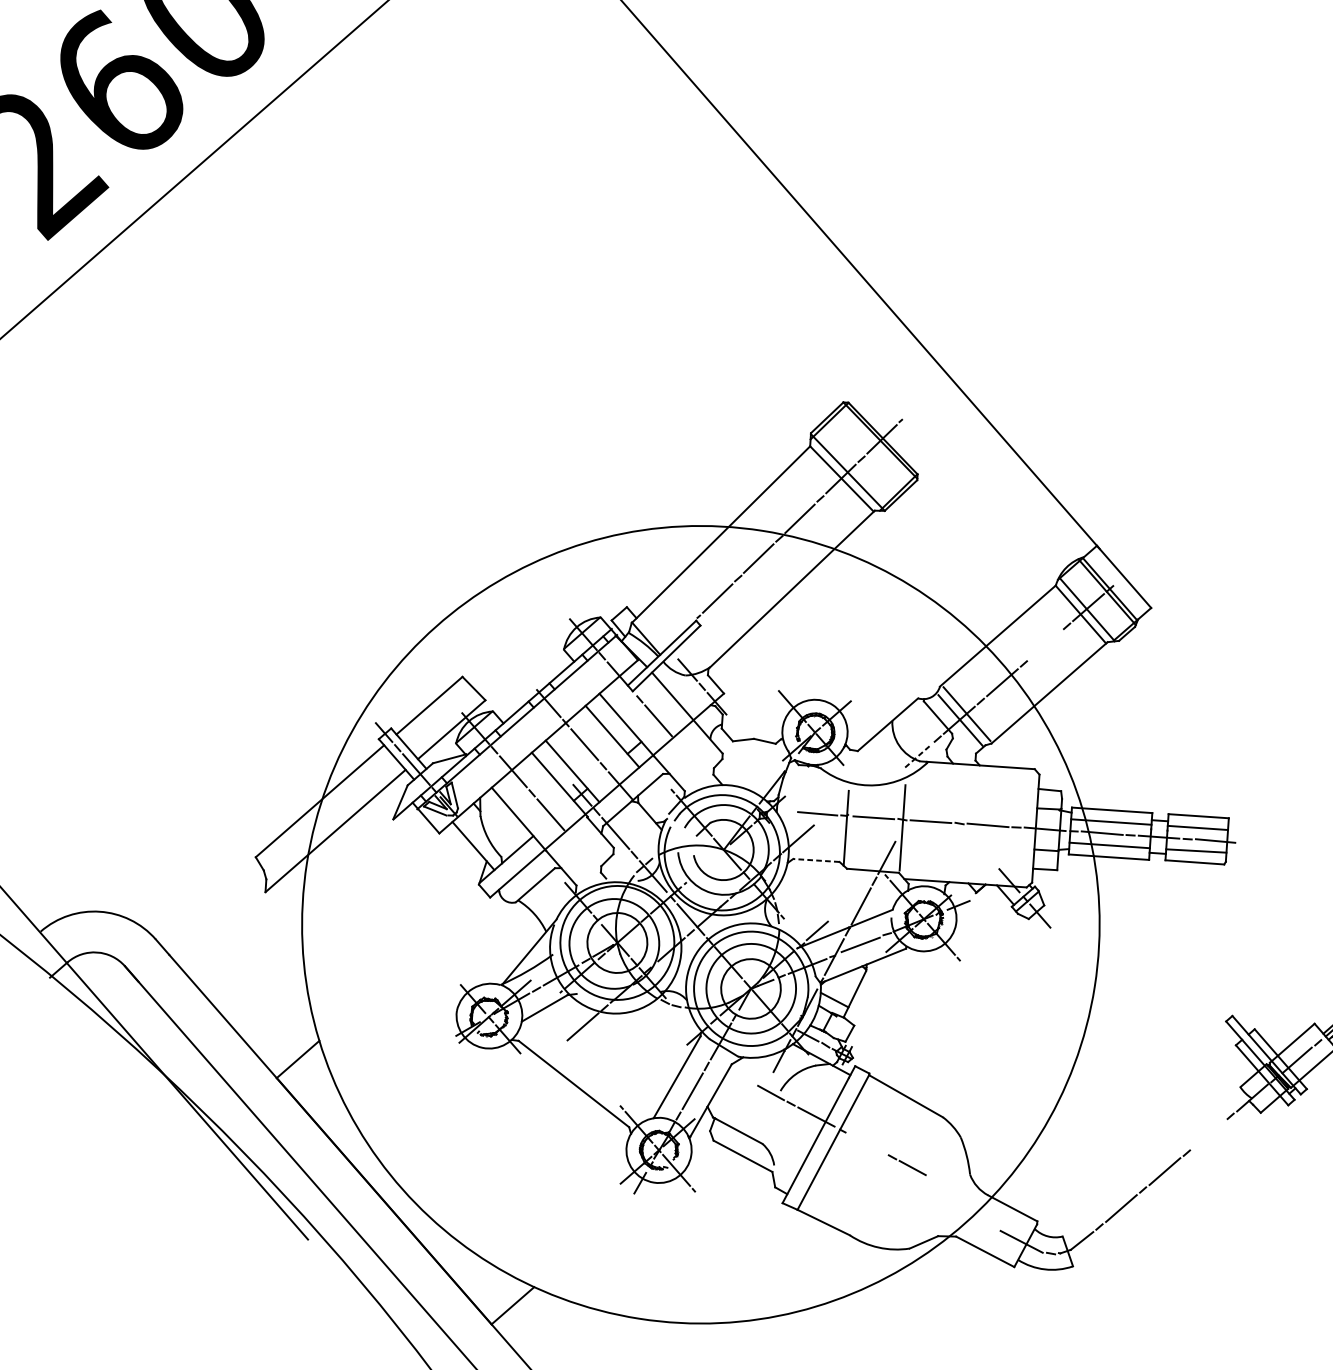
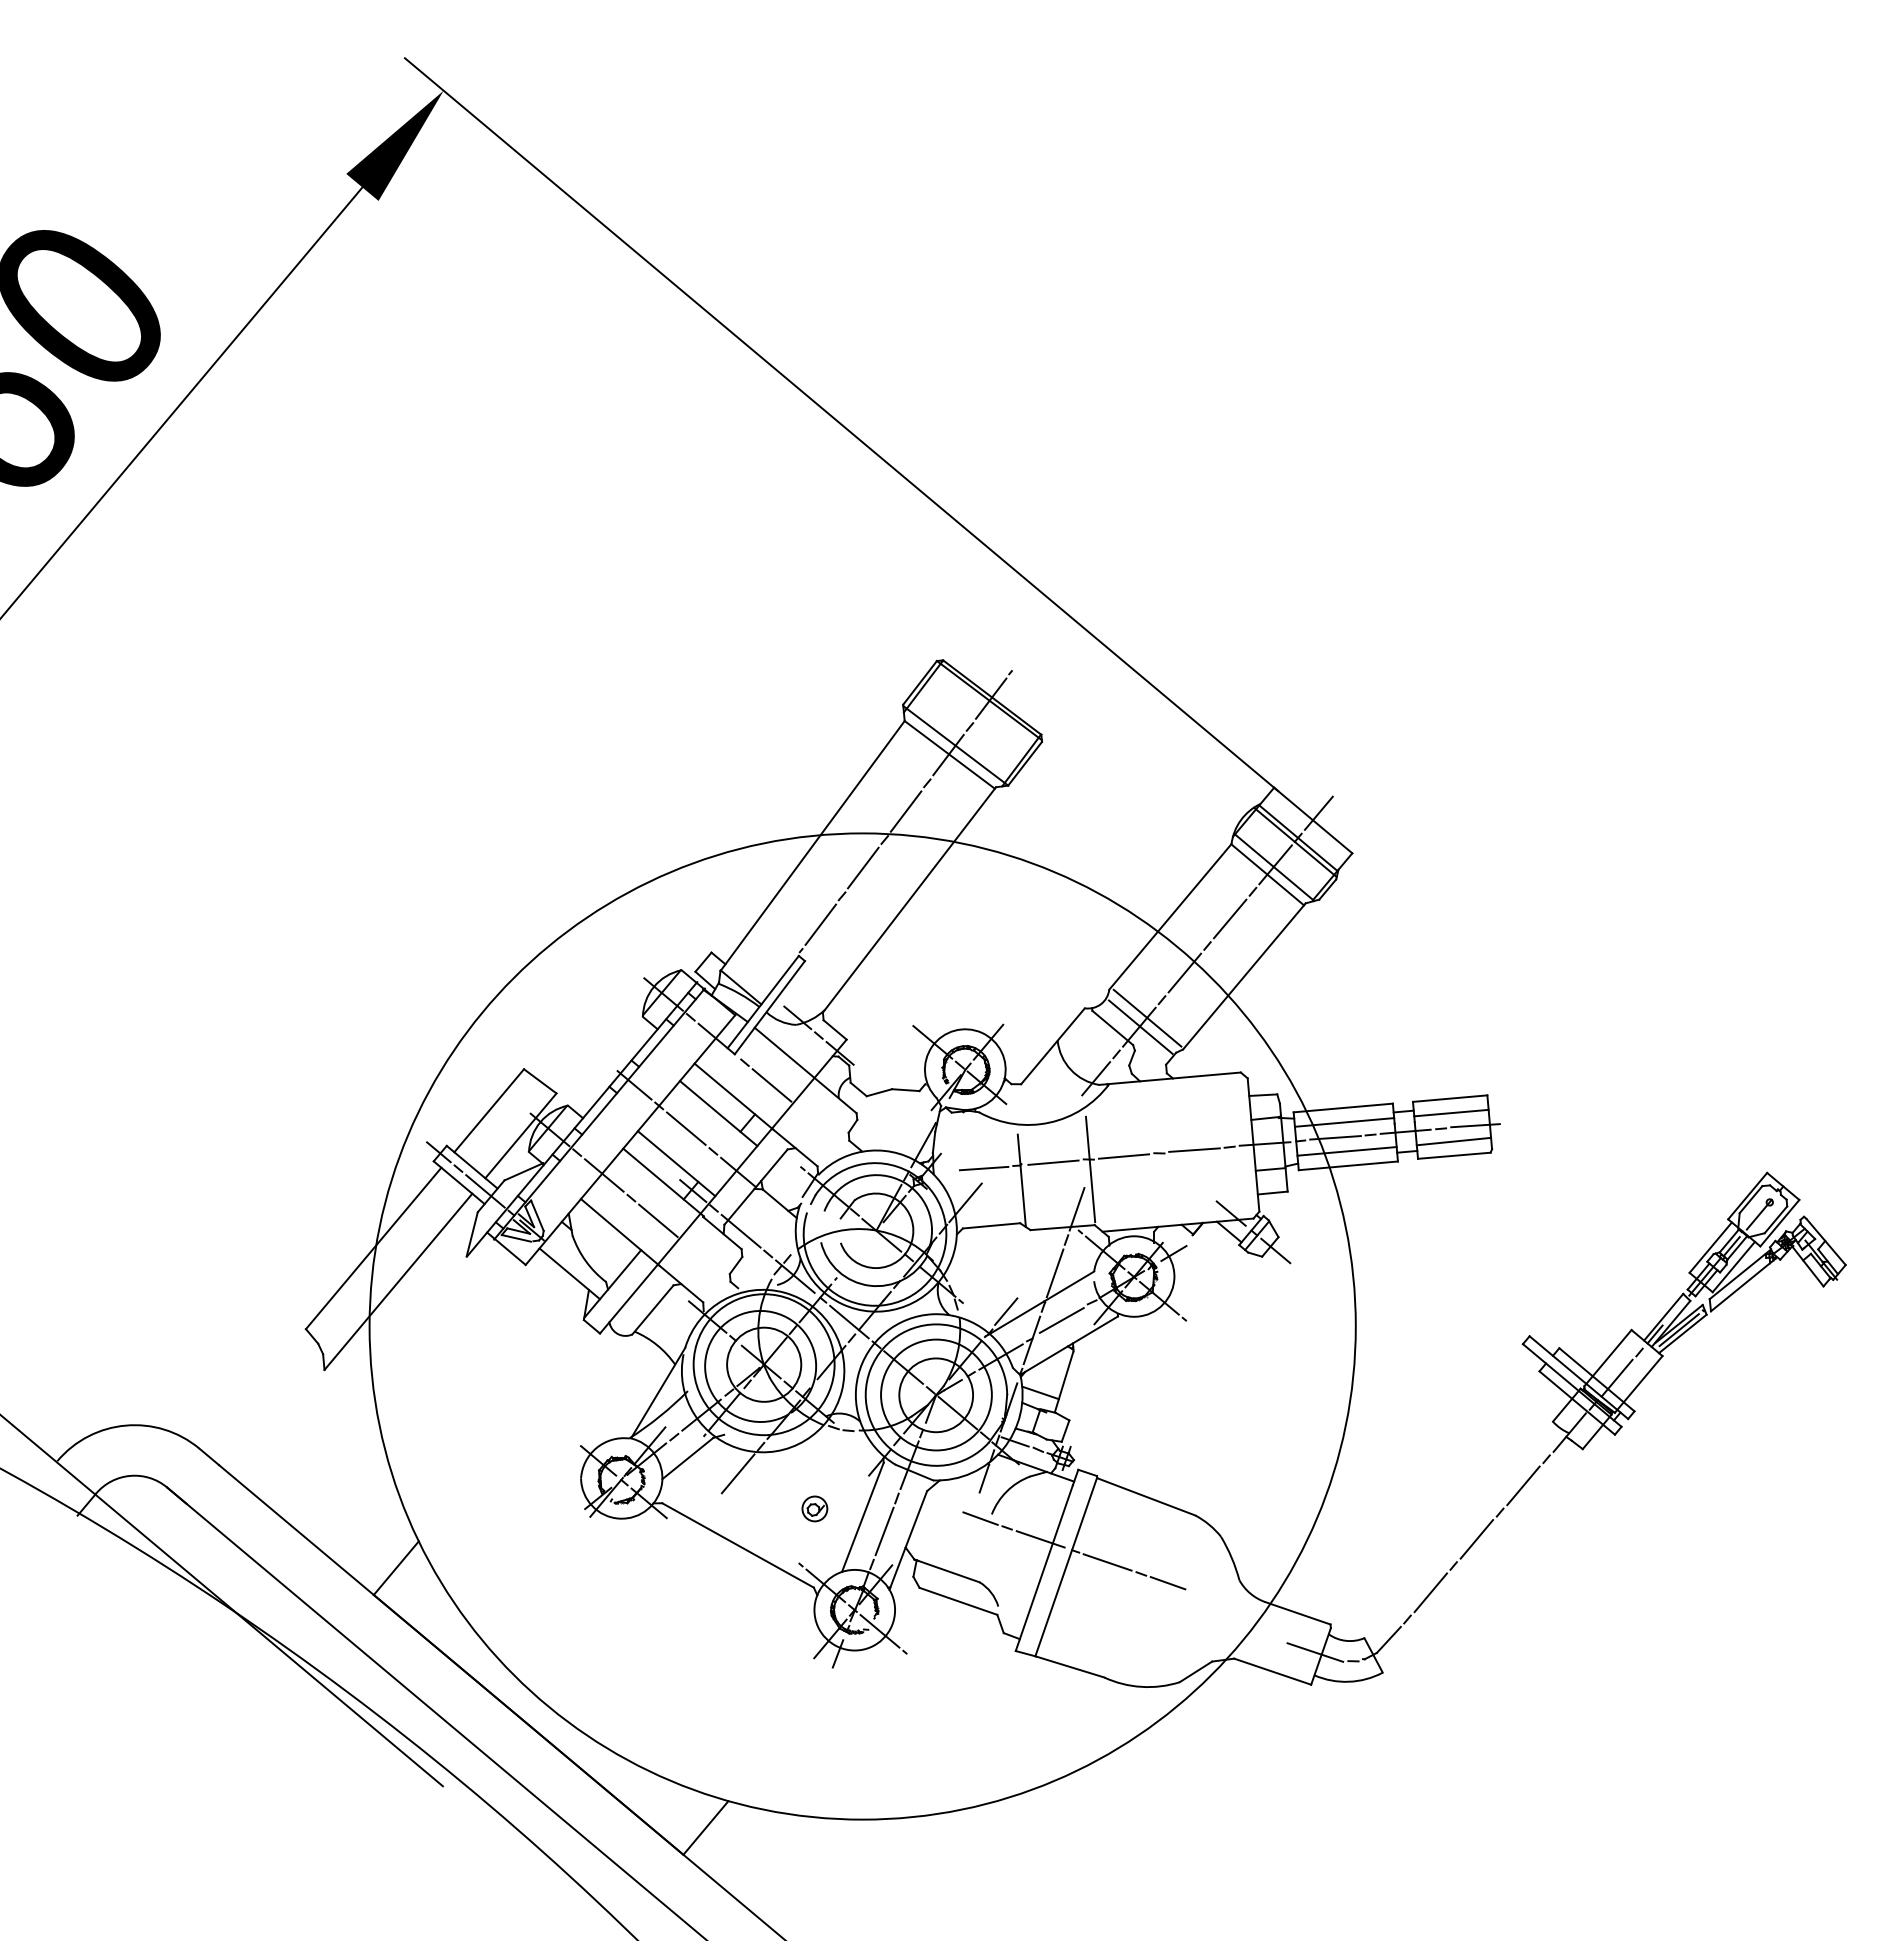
line: (1129, 571) -> (1318, 812), added
line: (1044, 644) -> (1229, 918), added
line: (918, 755) -> (1096, 1078), dashed -> solid
line: (816, 860) -> (991, 1225), dashed -> solid
part: (639, 1064) -> (814, 1508), added
line: (1208, 1134) -> (1523, 1485), added
line: (866, 1143) -> (1107, 1562), added

